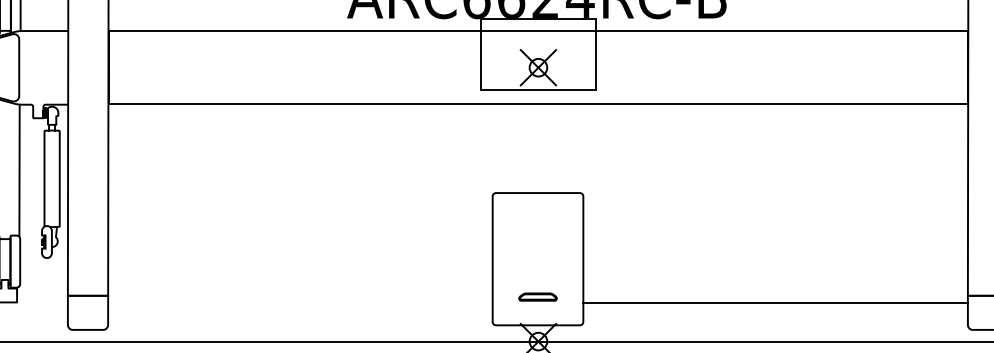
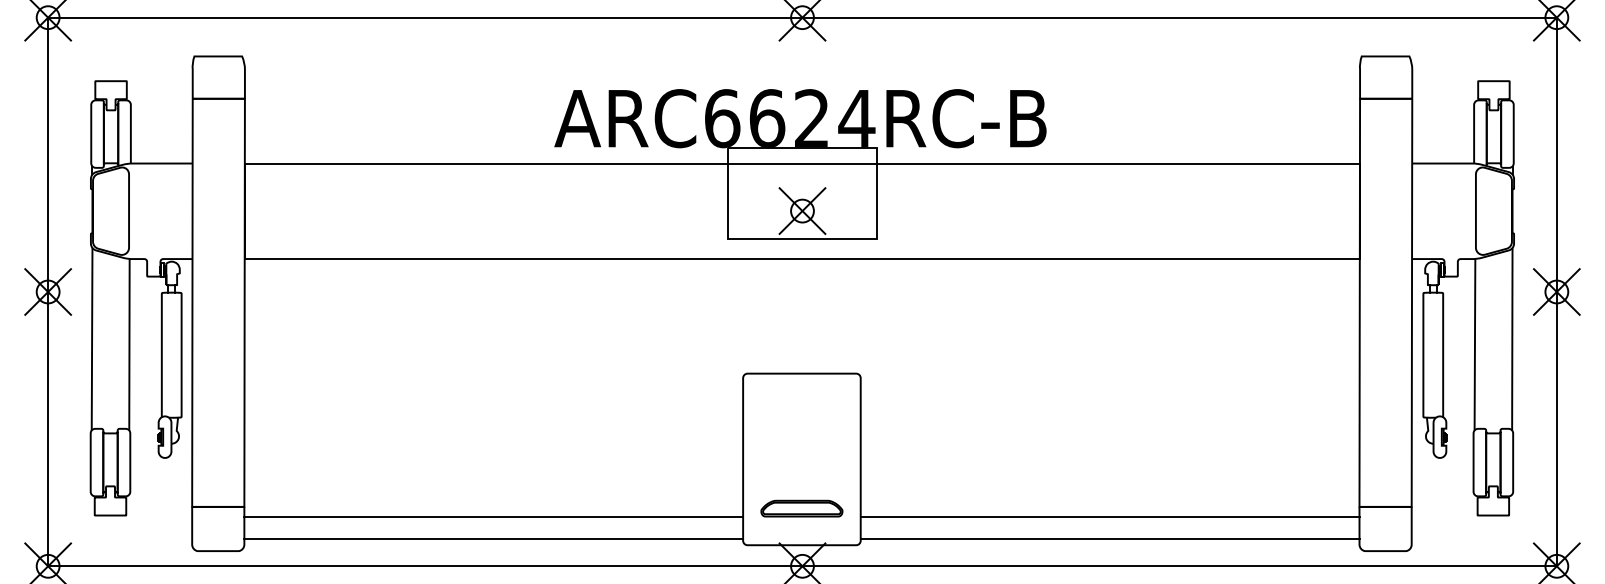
part: (537, 297) -> (801, 508), size x1.67
line: (300, 303) -> (493, 516), added
line: (300, 320) -> (493, 539), added
line: (775, 320) -> (1109, 539), added

